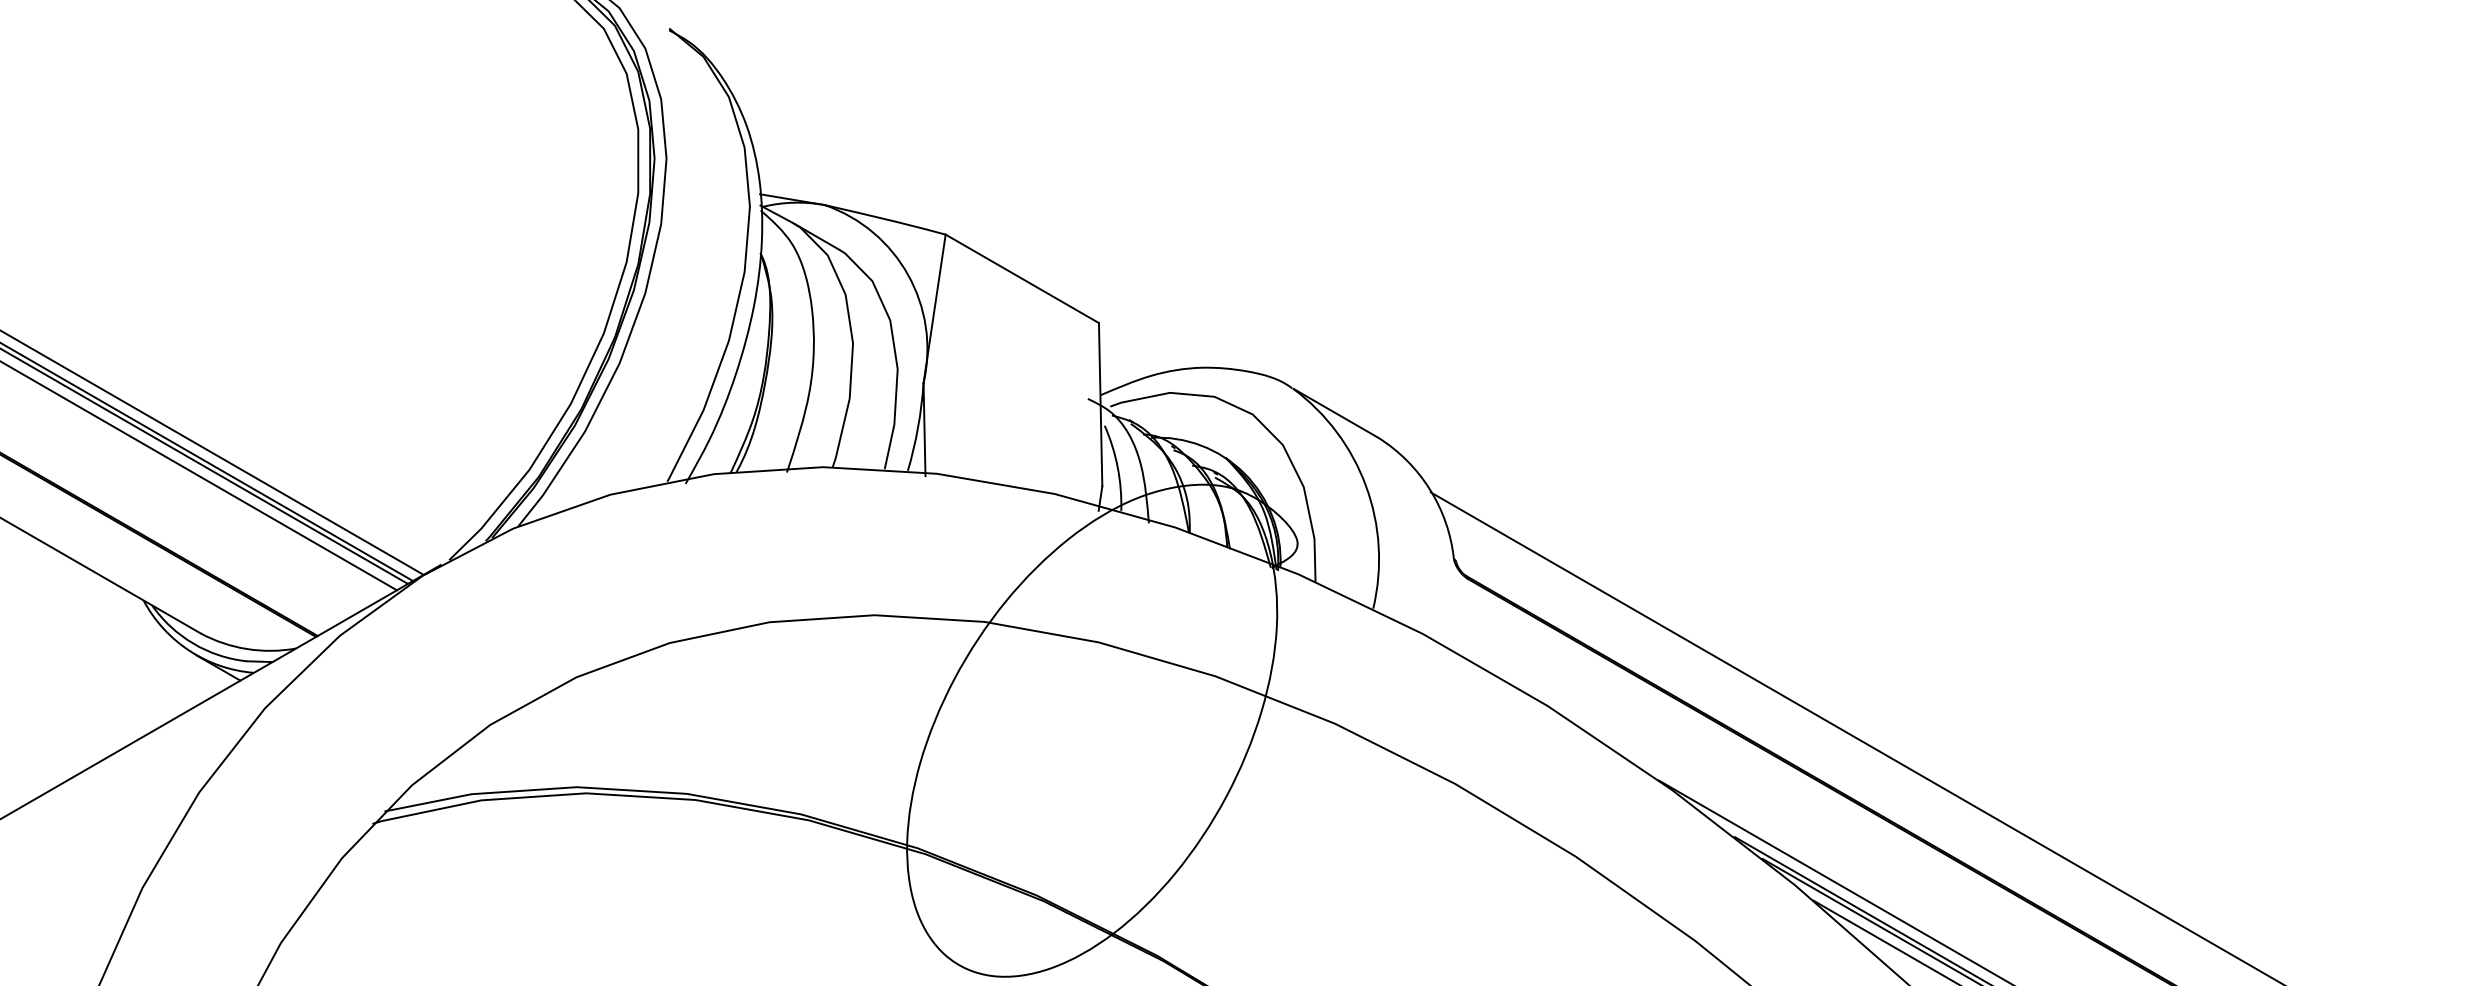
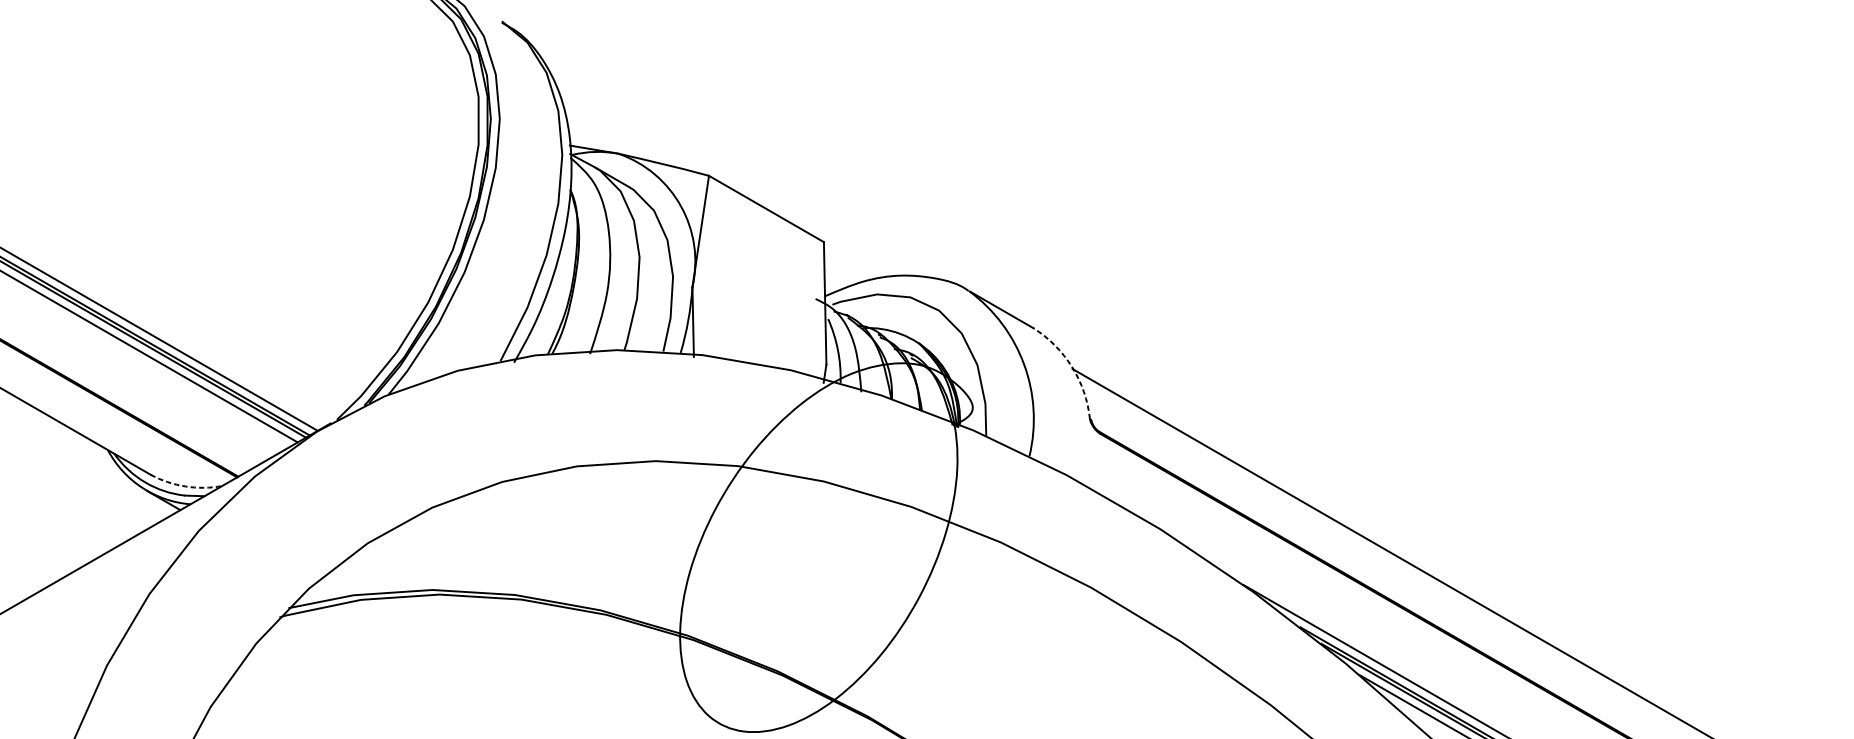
arc: (1430, 489) -> (1072, 366), solid -> dashed
arc: (247, 649) -> (185, 486), solid -> dashed

